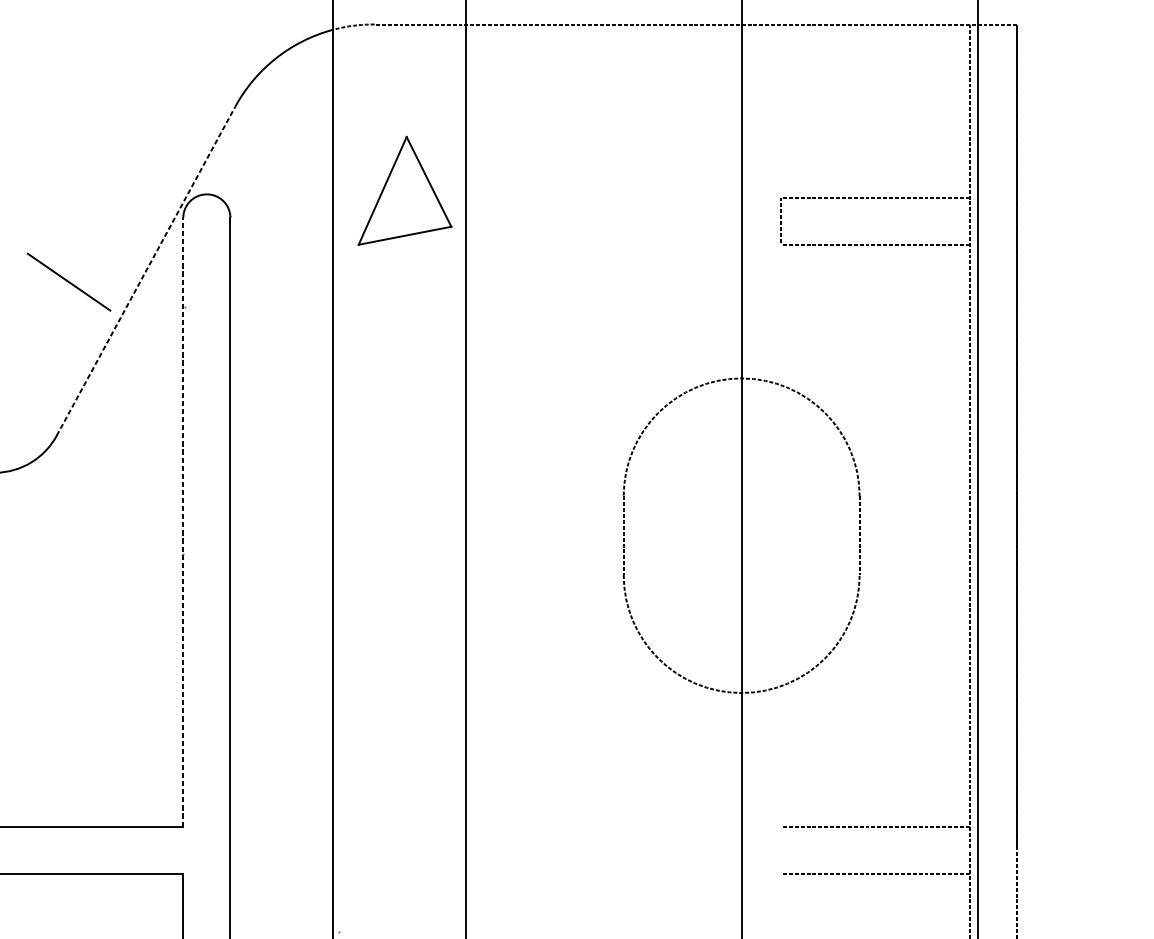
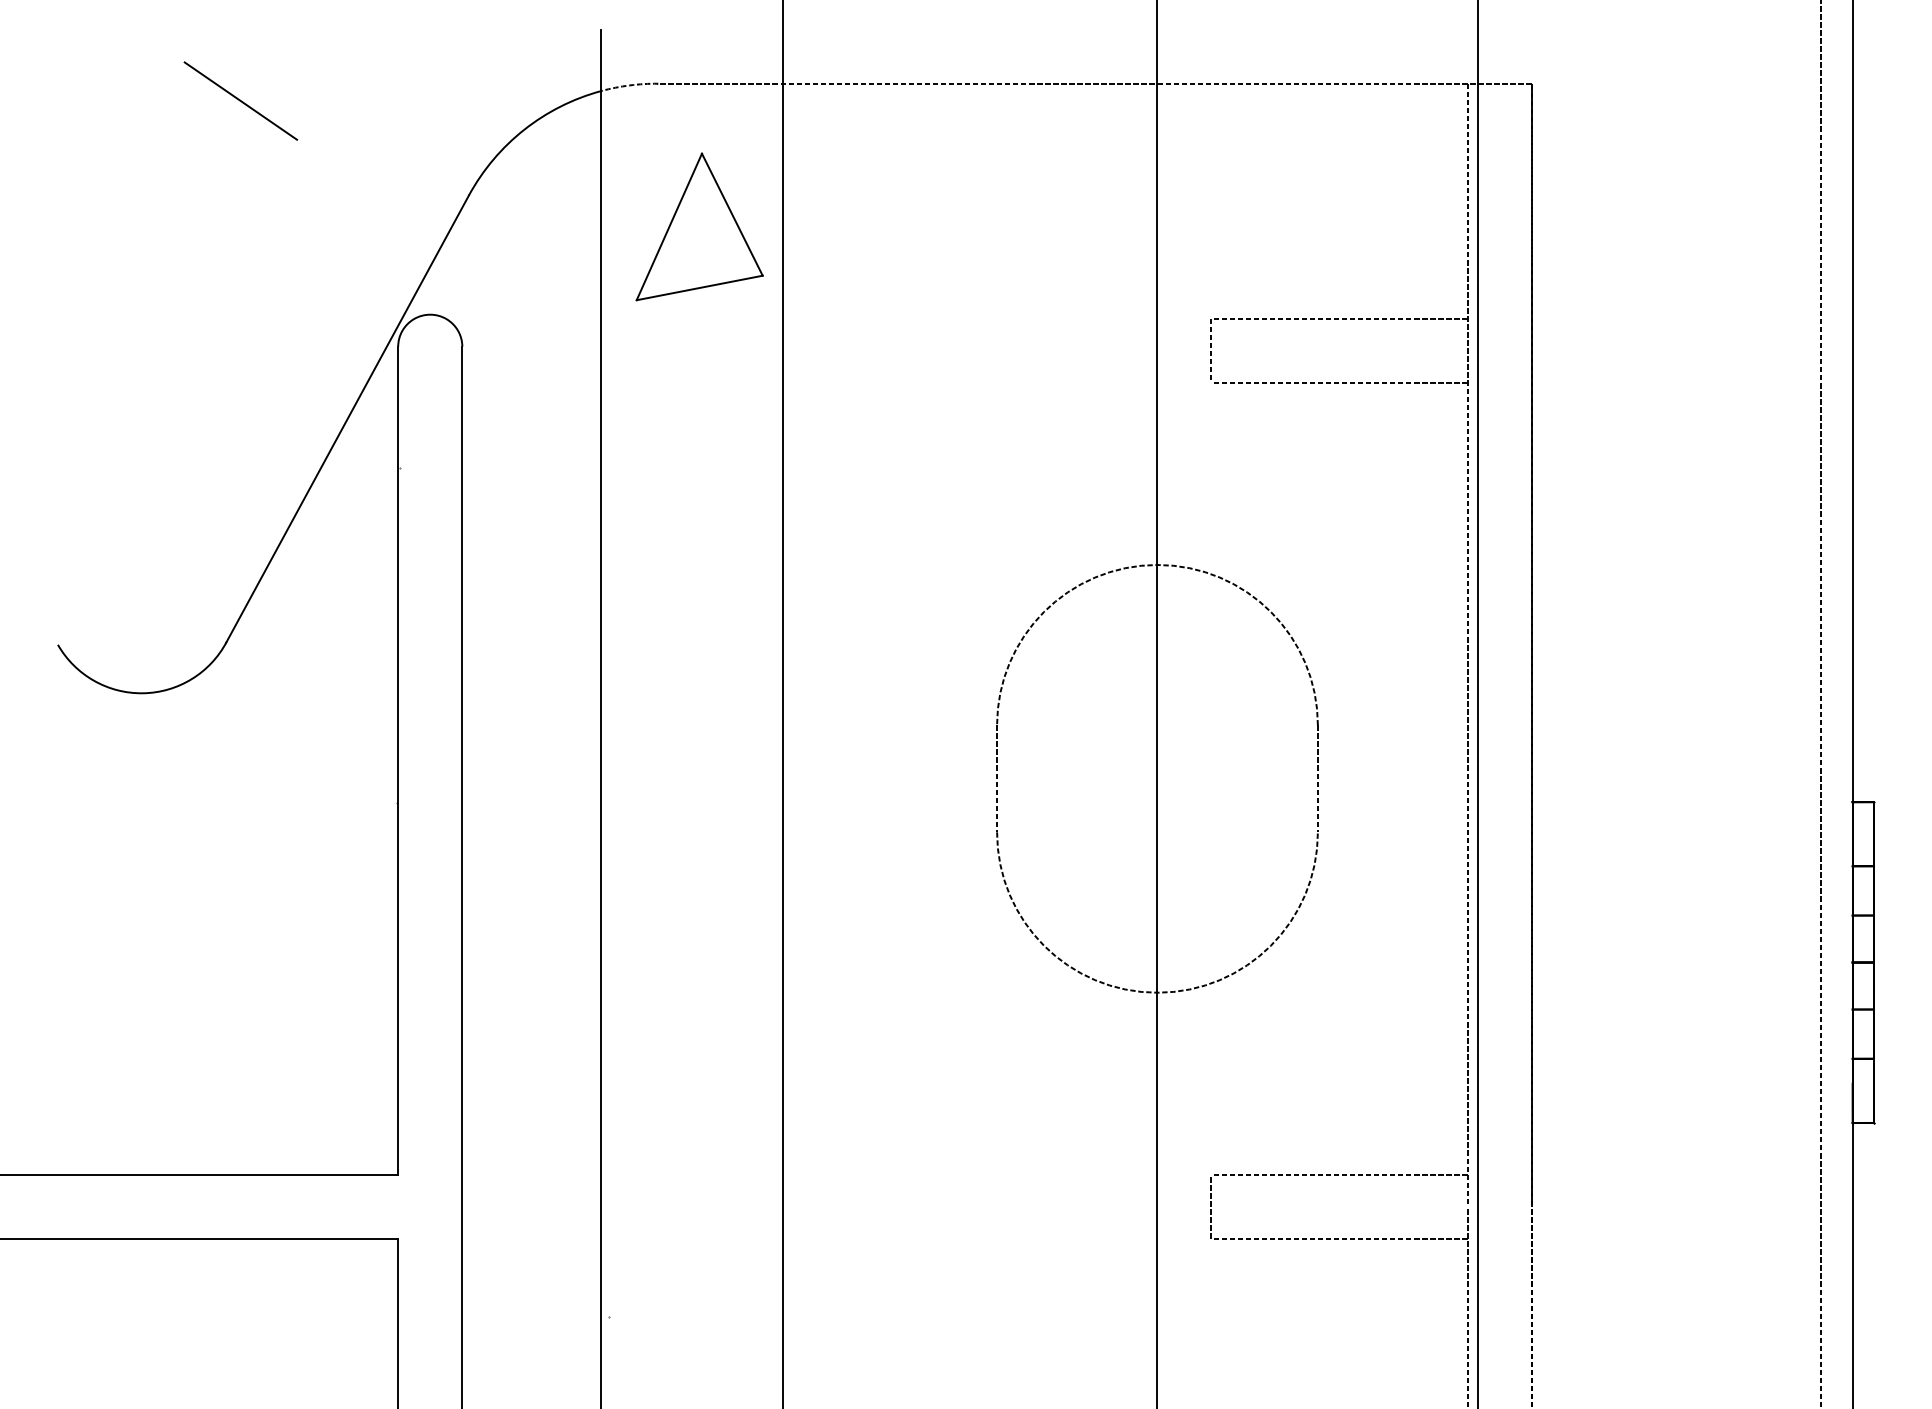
part: (404, 190) -> (699, 226), moved
line: (146, 270) -> (347, 418), dashed -> solid
line: (68, 281) -> (240, 100), moved
line: (183, 522) -> (398, 760), dashed -> solid
line: (780, 850) -> (1210, 1206), added

